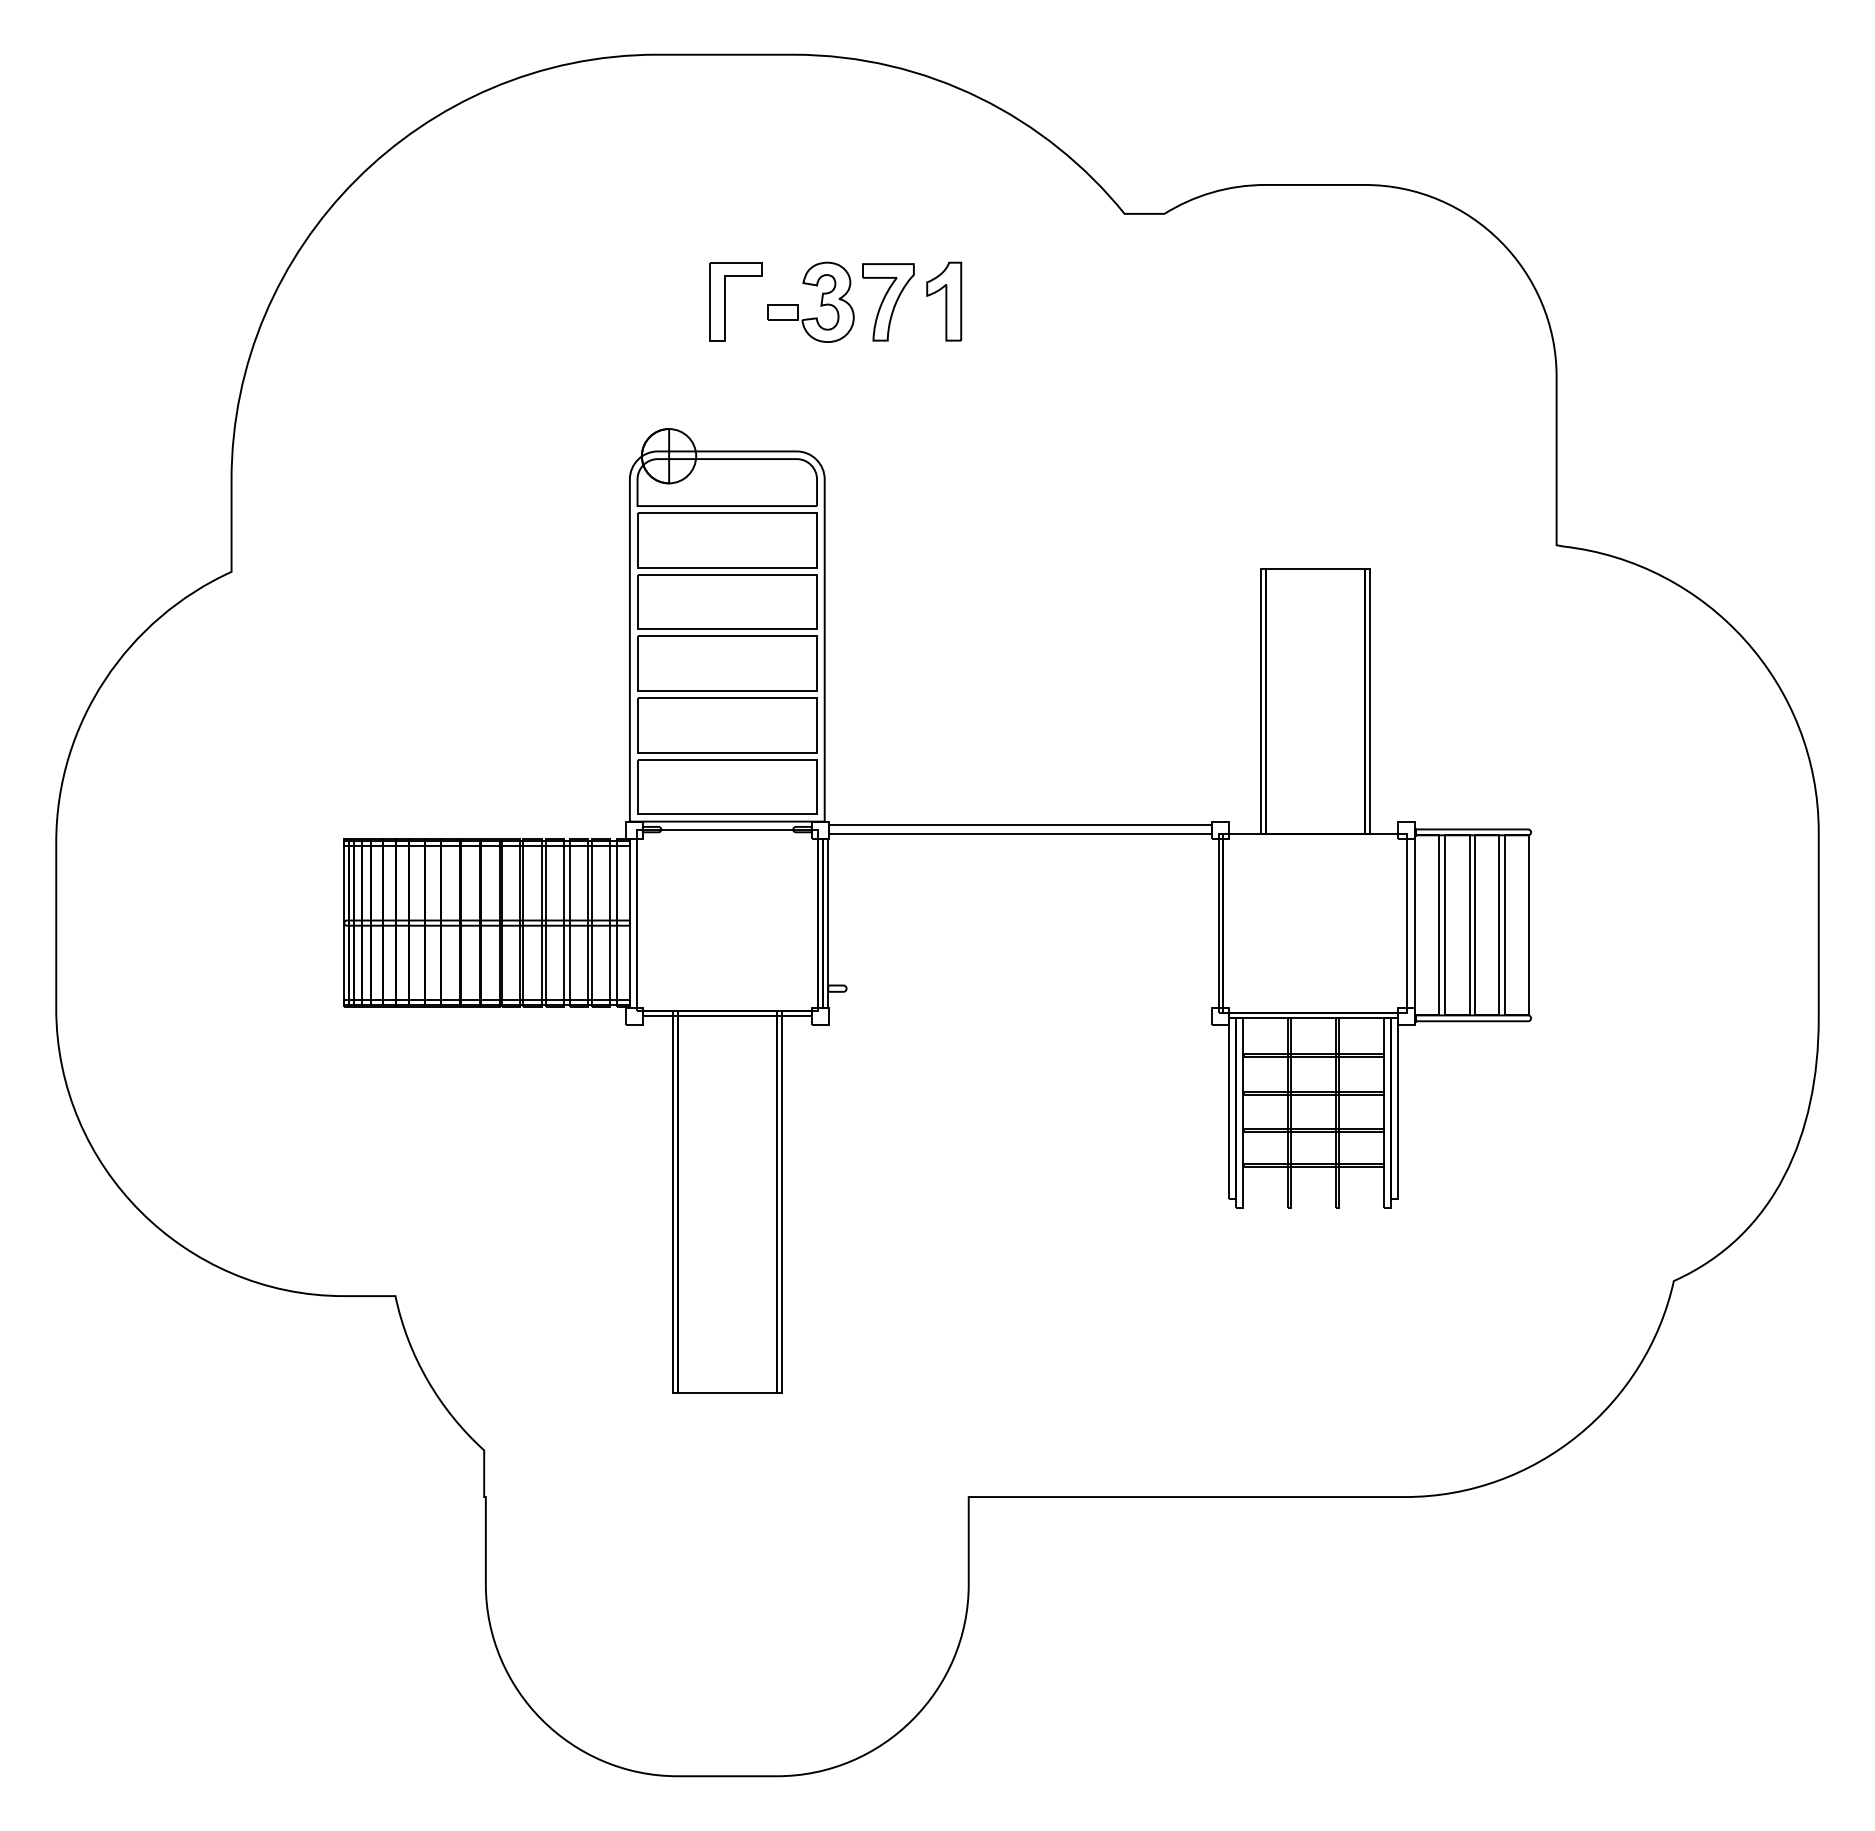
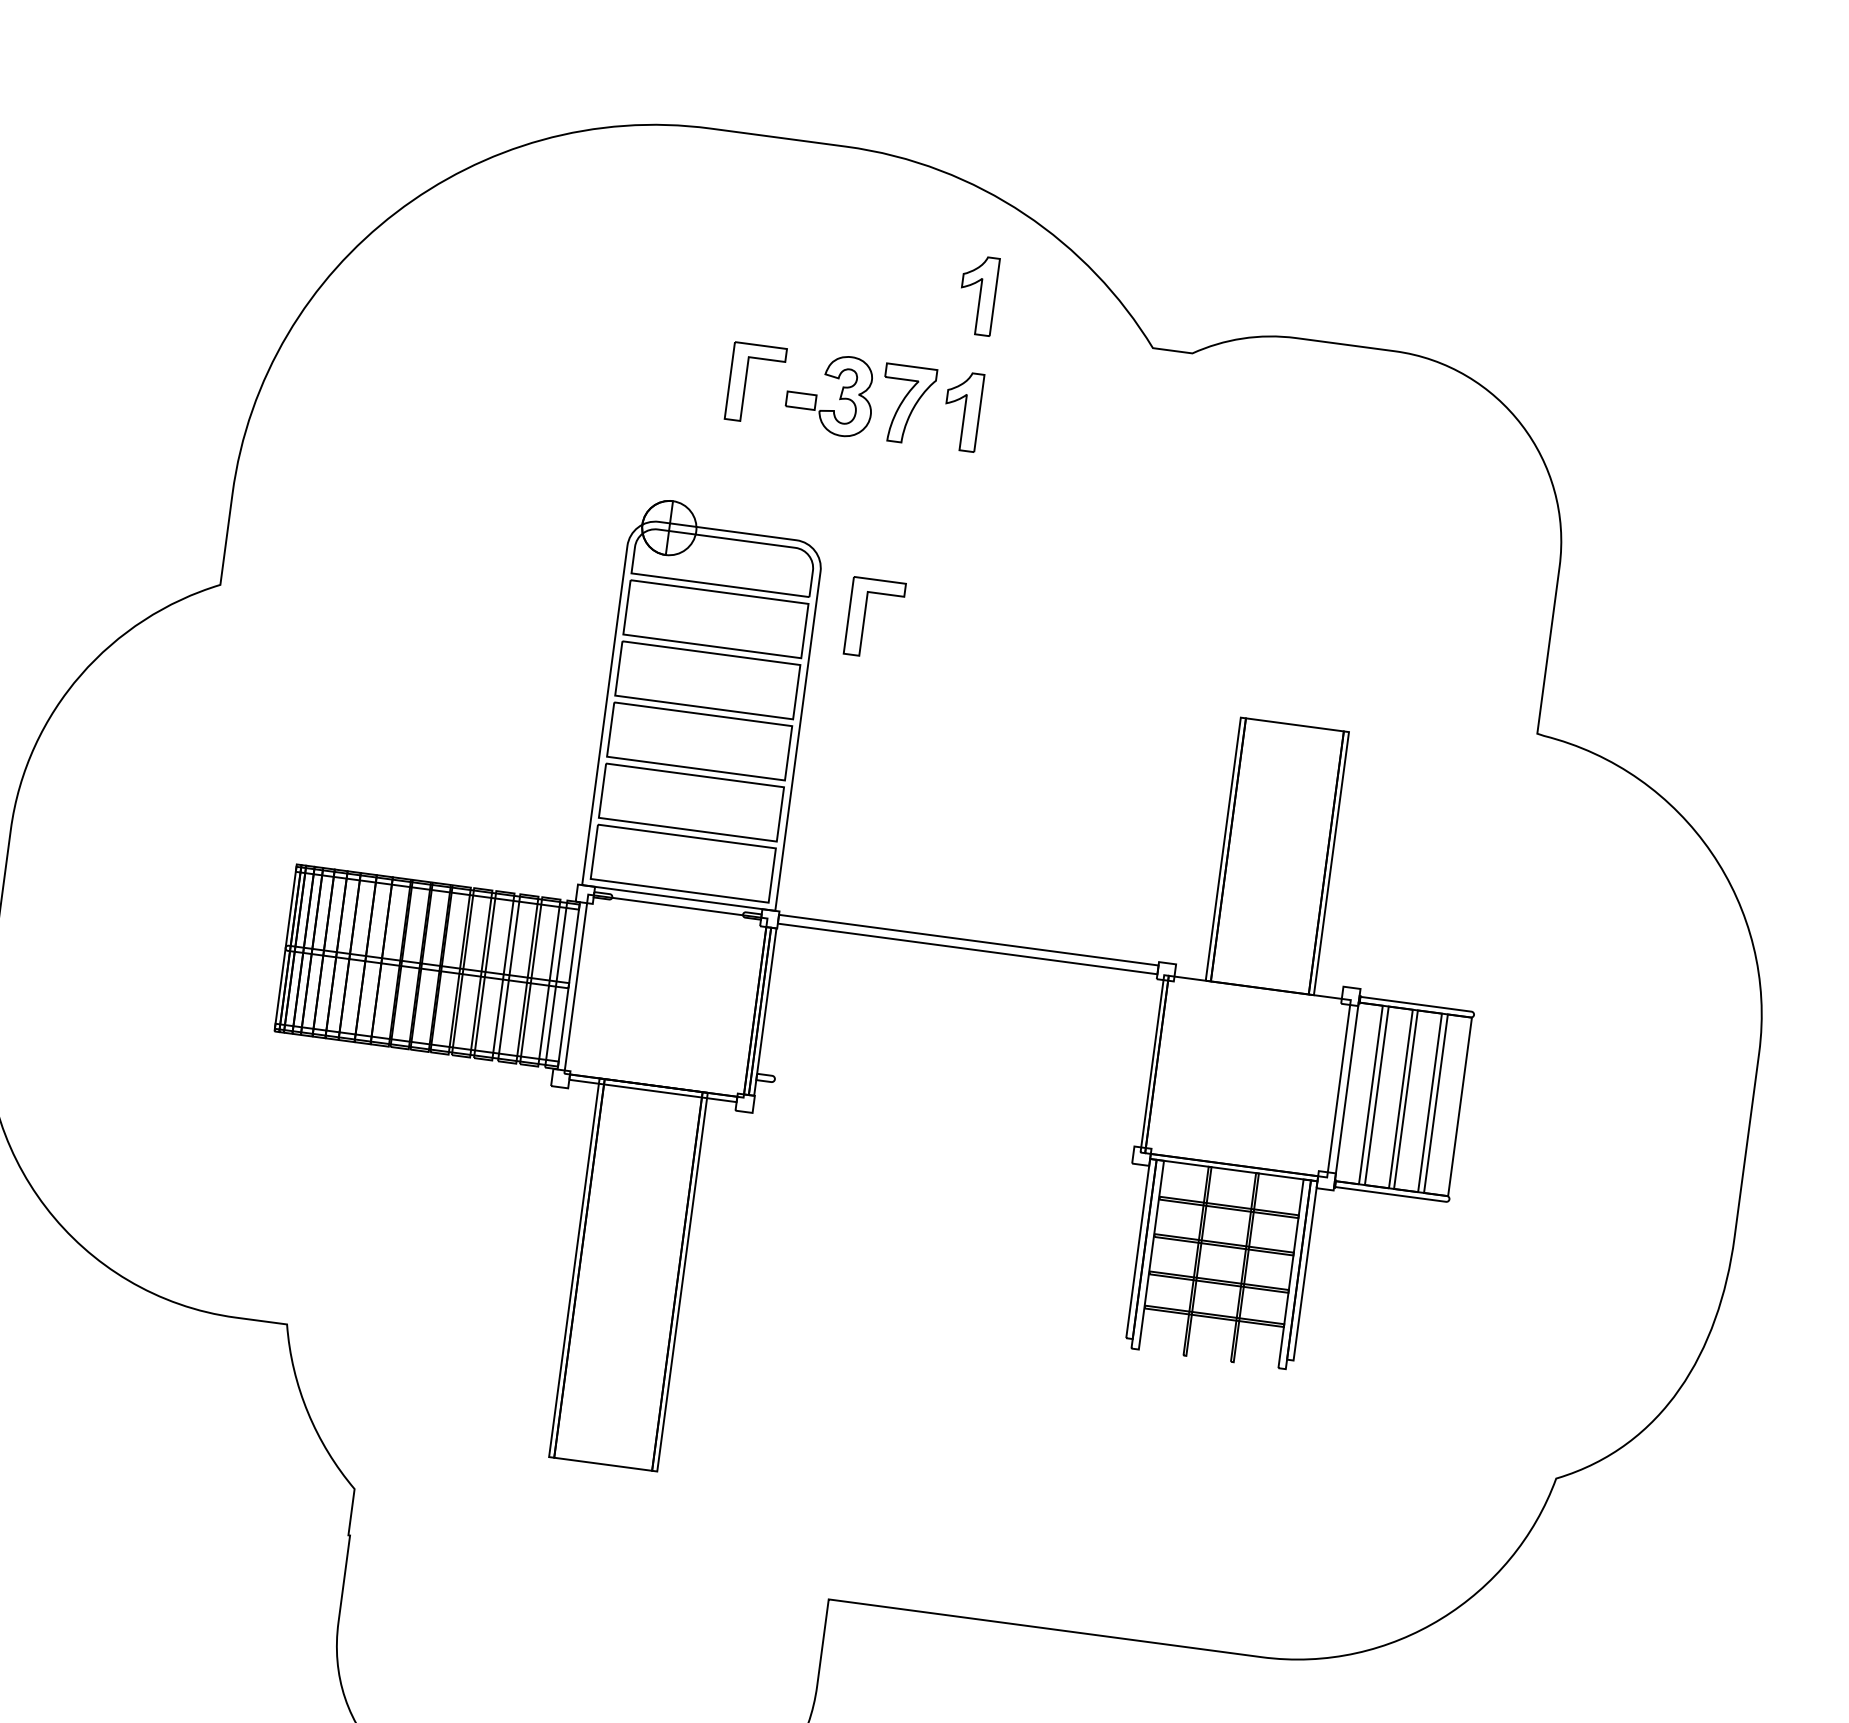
part: (944, 184) -> (978, 295), added
part: (874, 518) -> (864, 617), added

